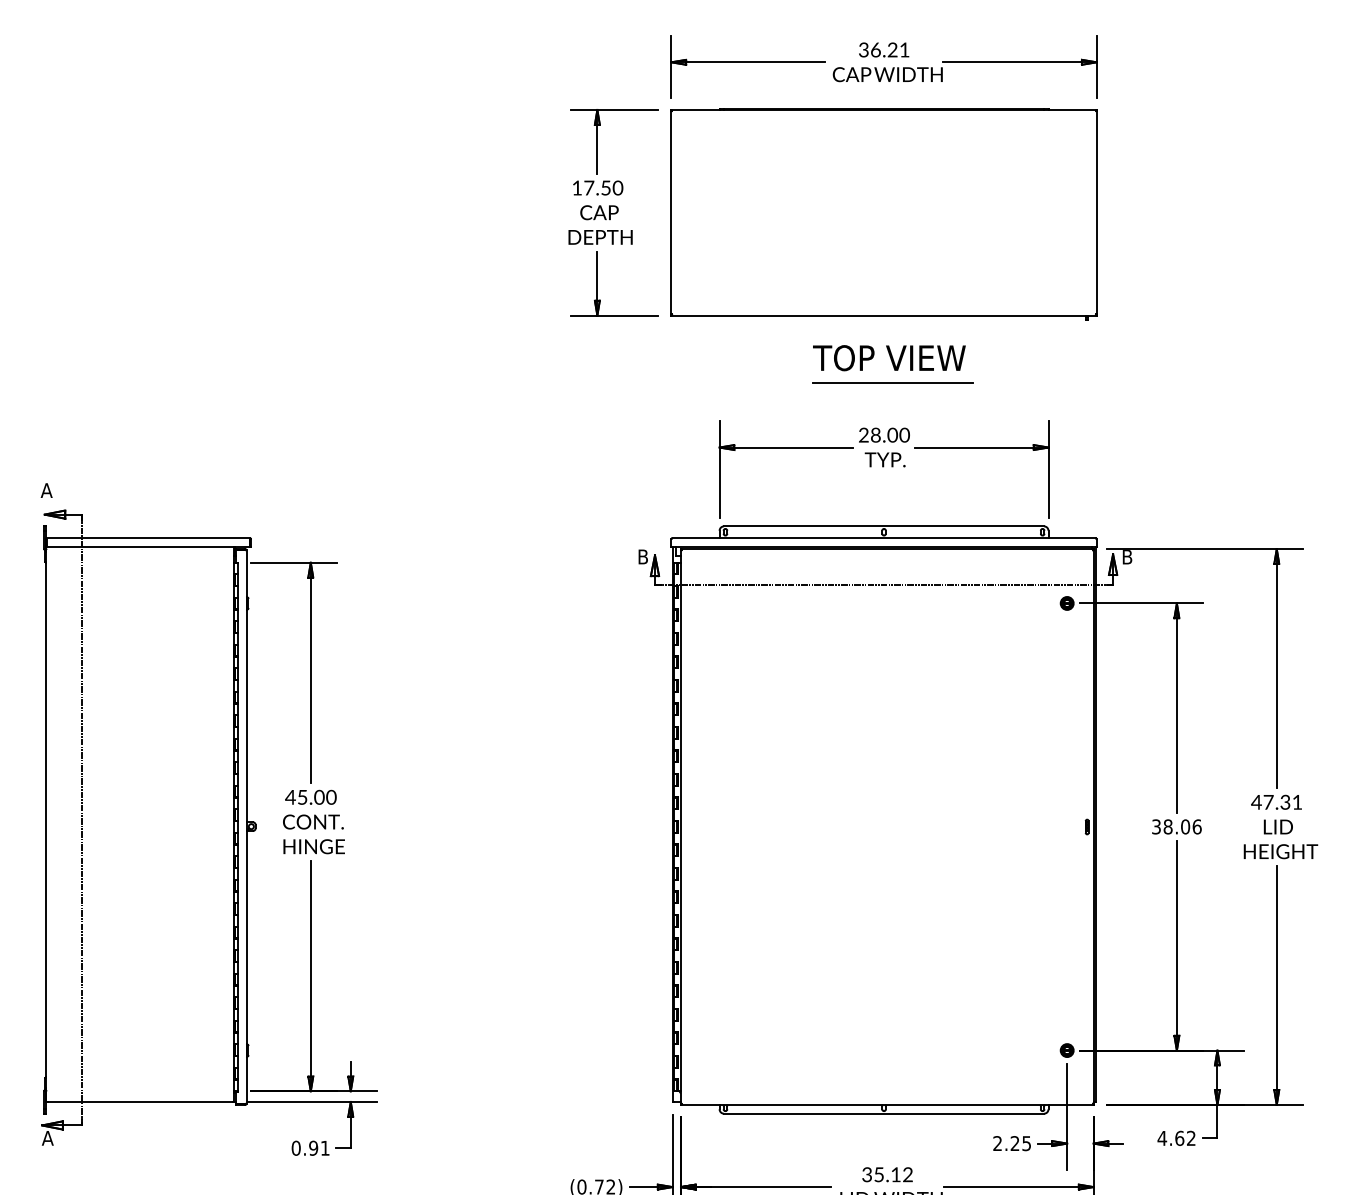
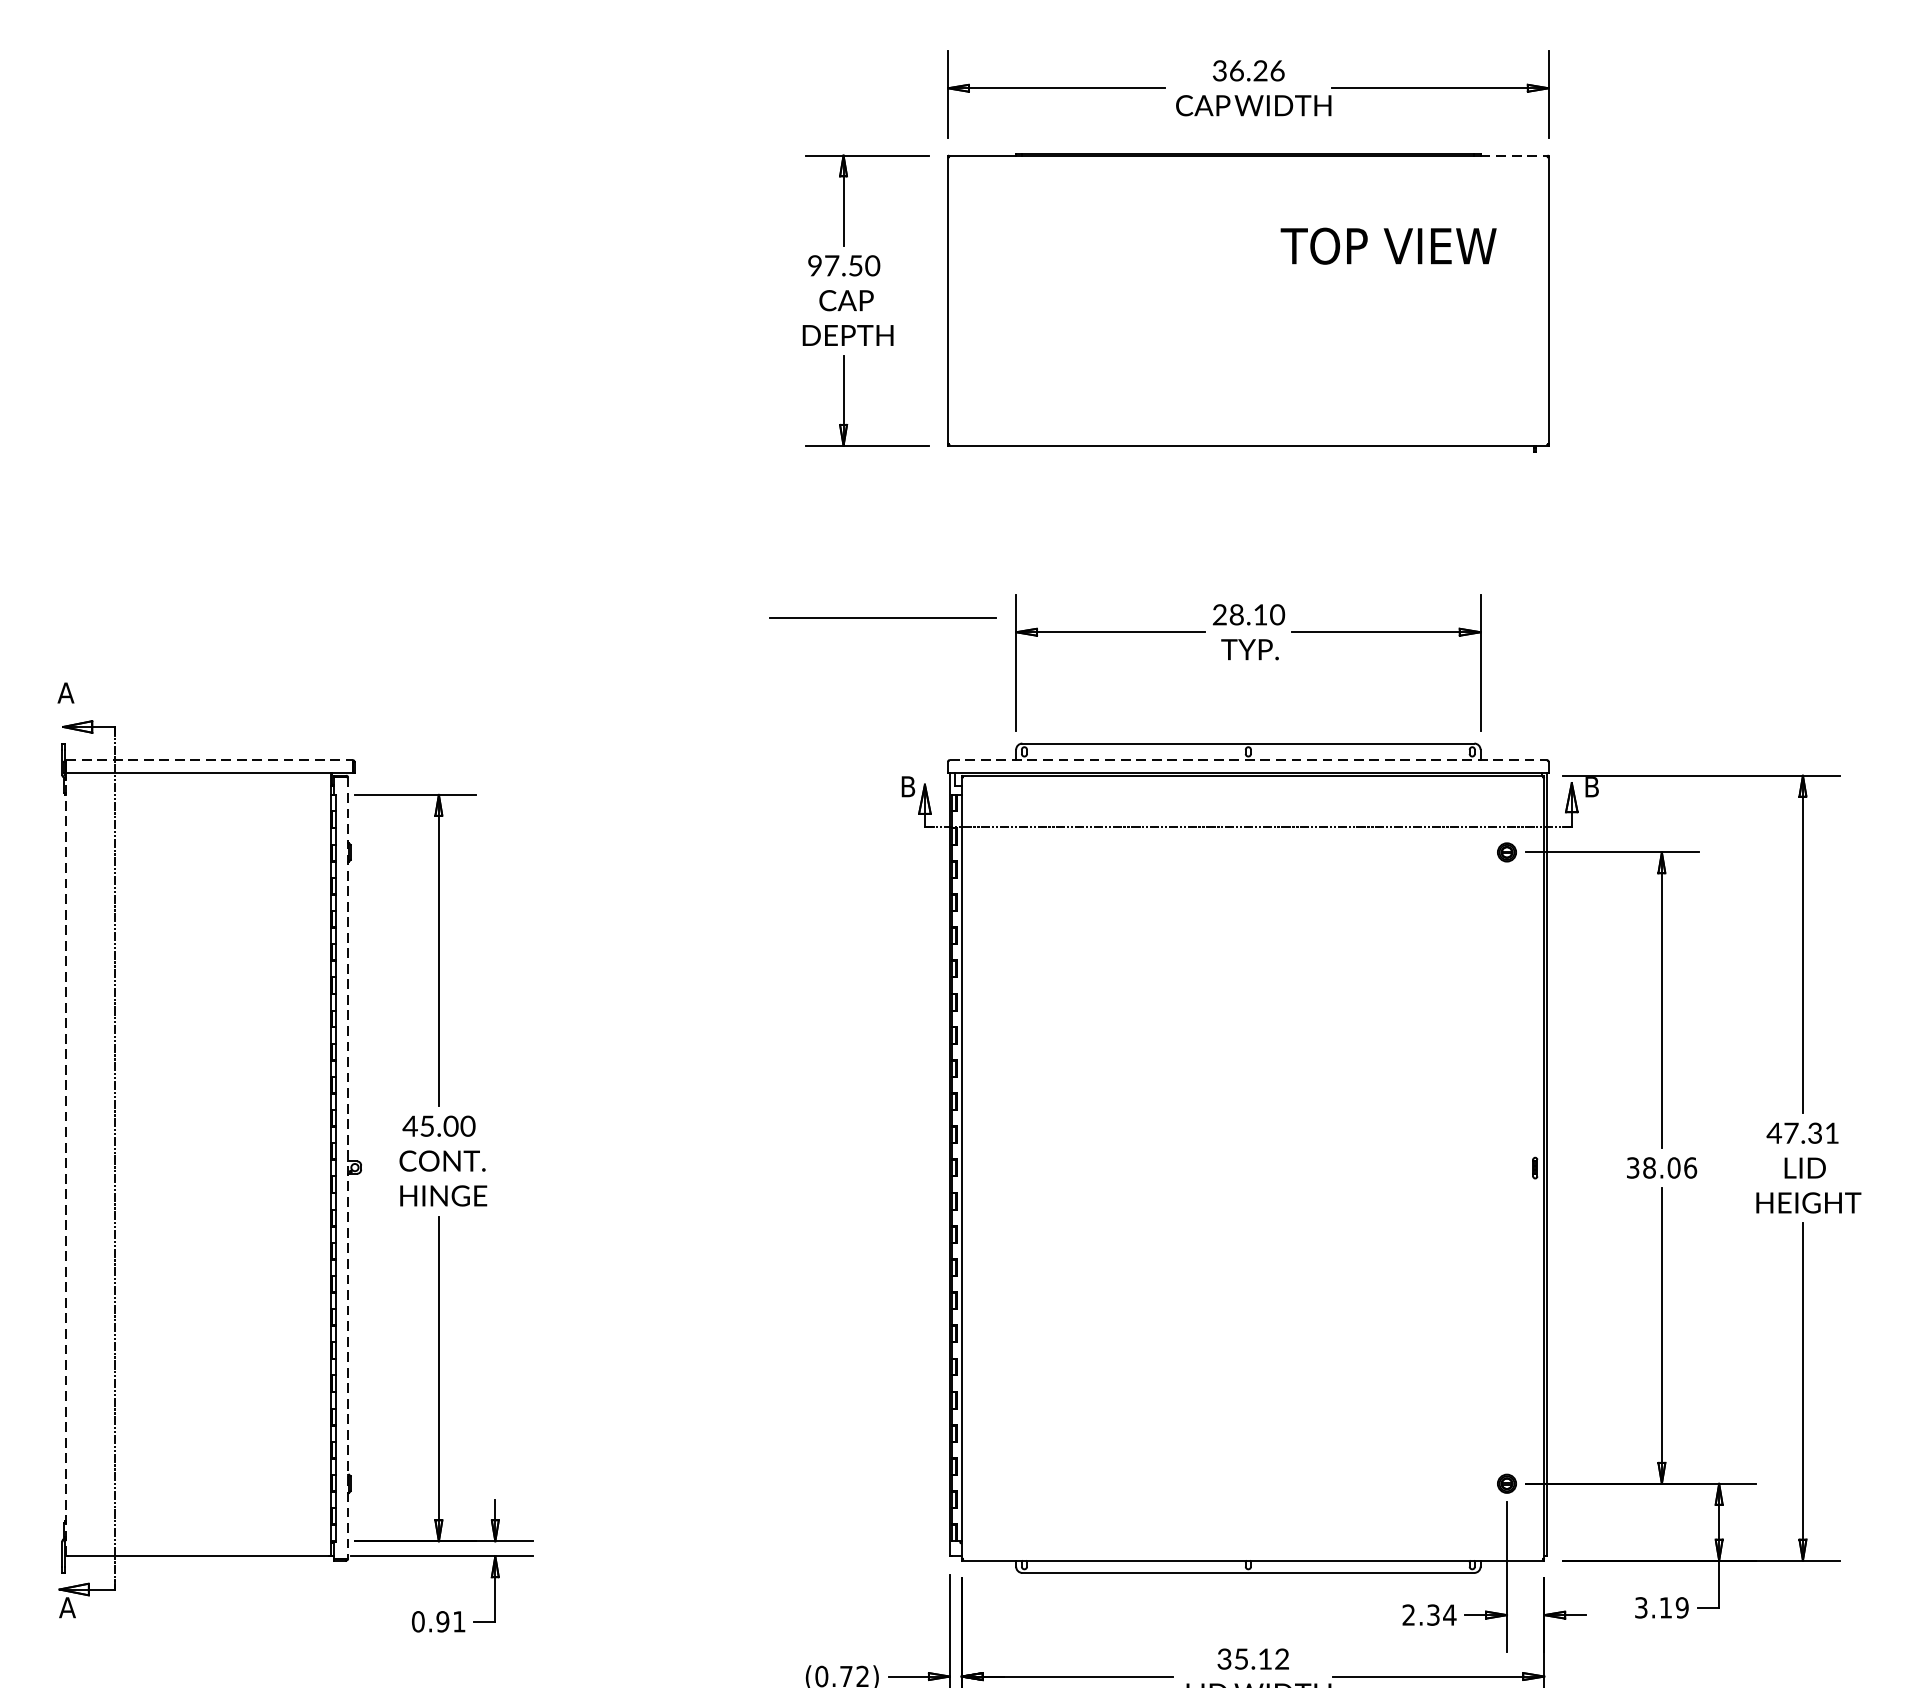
text: (904, 49) -> (1277, 70), 36.21 -> 36.26
line: (1073, 109) -> (1515, 154), solid -> dashed
text: (576, 187) -> (814, 265), 17.50 -> 97.50
text: (889, 358) -> (1388, 246), moved
line: (892, 382) -> (881, 616), moved
text: (892, 434) -> (1260, 613), 28.00 -> 28.10
line: (148, 538) -> (209, 760), solid -> dashed
line: (884, 538) -> (1249, 760), solid -> dashed
line: (46, 824) -> (65, 1164), solid -> dashed
line: (246, 827) -> (348, 1168), solid -> dashed
text: (1176, 1138) -> (1661, 1607), 4.62 -> 3.19
text: (1020, 1143) -> (1441, 1615), 2.25 -> 2.34

